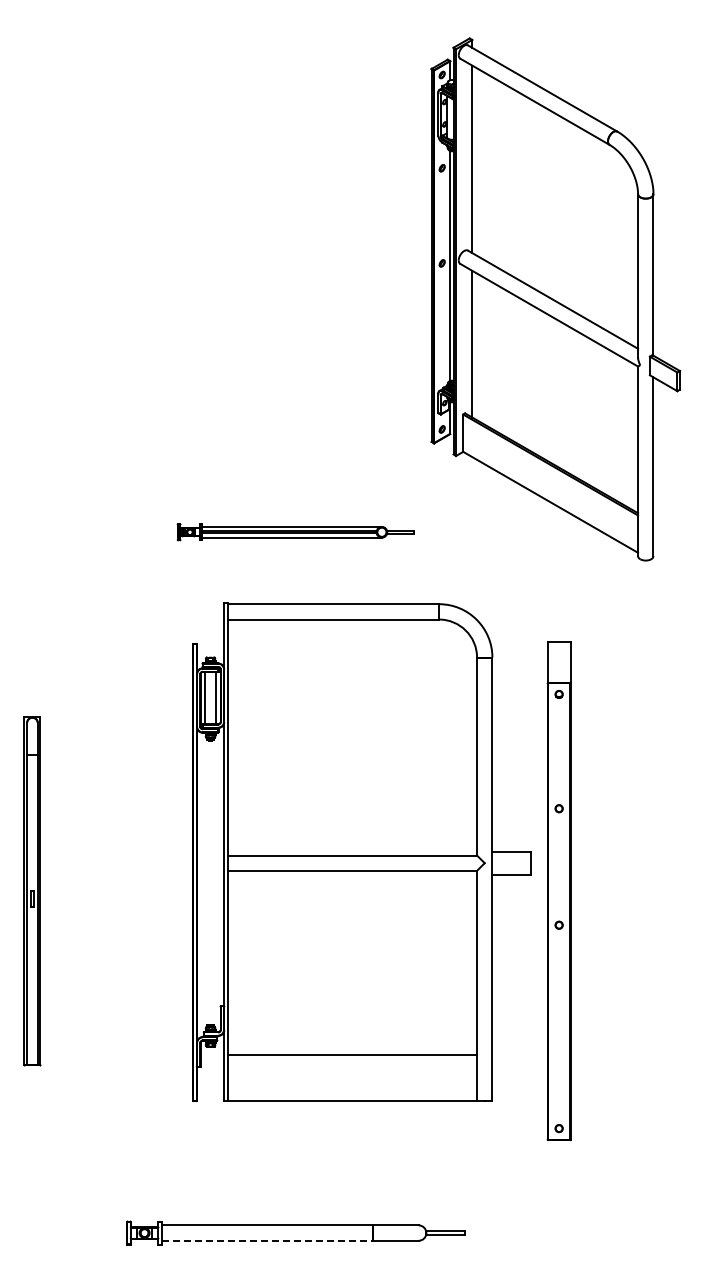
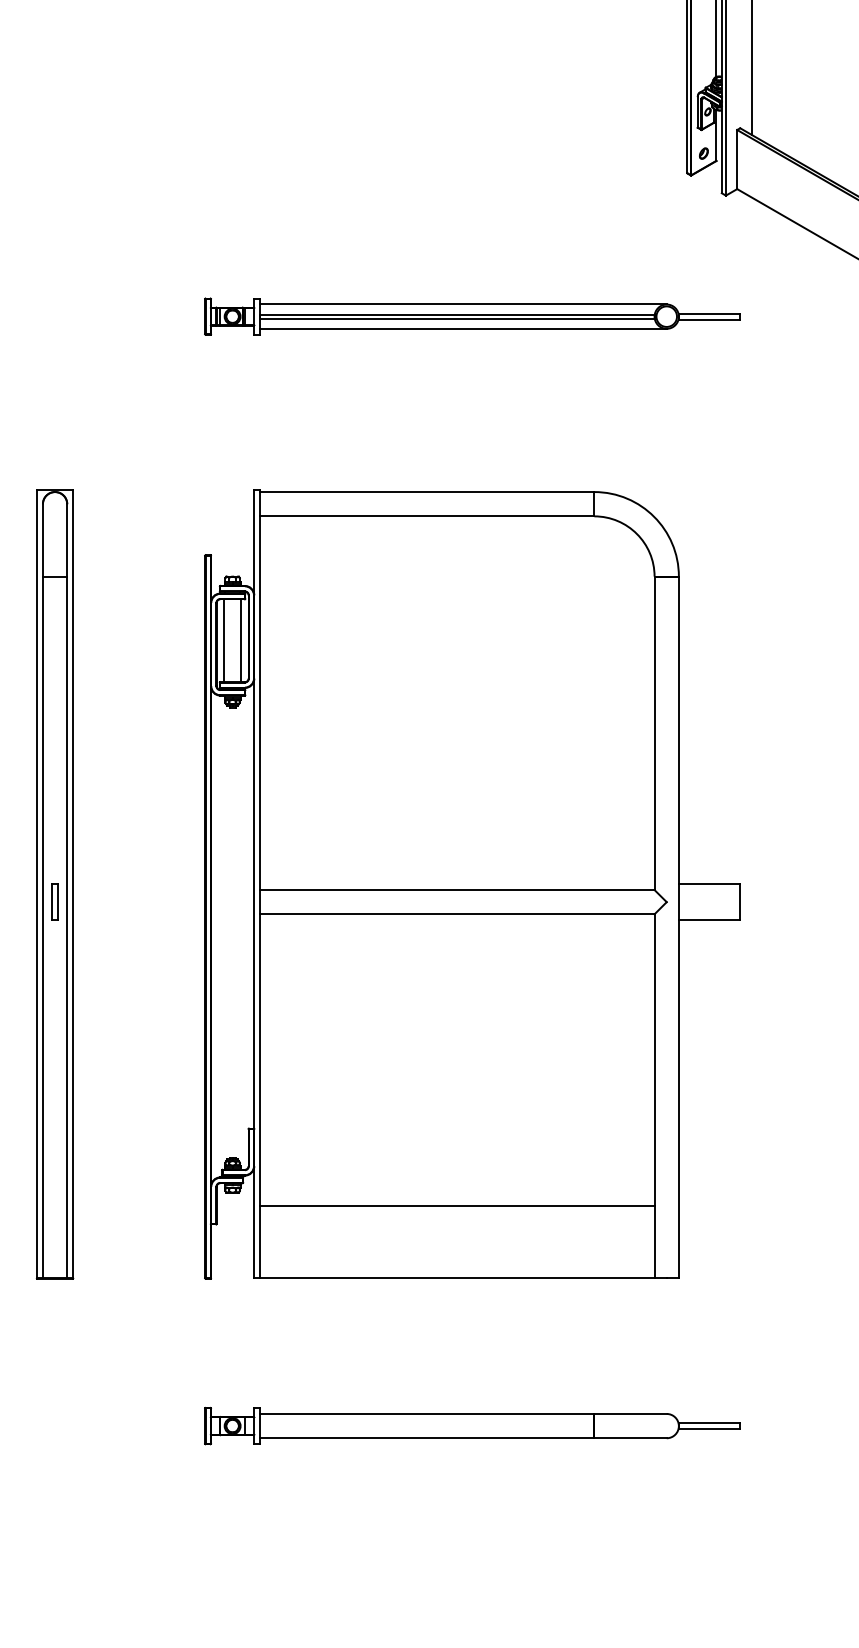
part: (295, 531) -> (471, 315), size x1.43
part: (361, 852) -> (471, 885), moved
part: (32, 891) -> (55, 885), size x1.43
line: (267, 1240) -> (427, 1437), dashed -> solid

